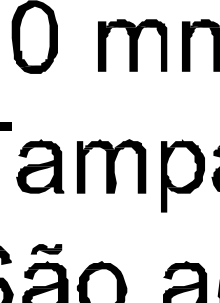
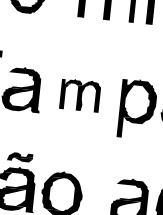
fill: (29, 152) -> (14, 76), removed
part: (111, 166) -> (80, 95), size x0.7
fill: (174, 274) -> (122, 188), removed

